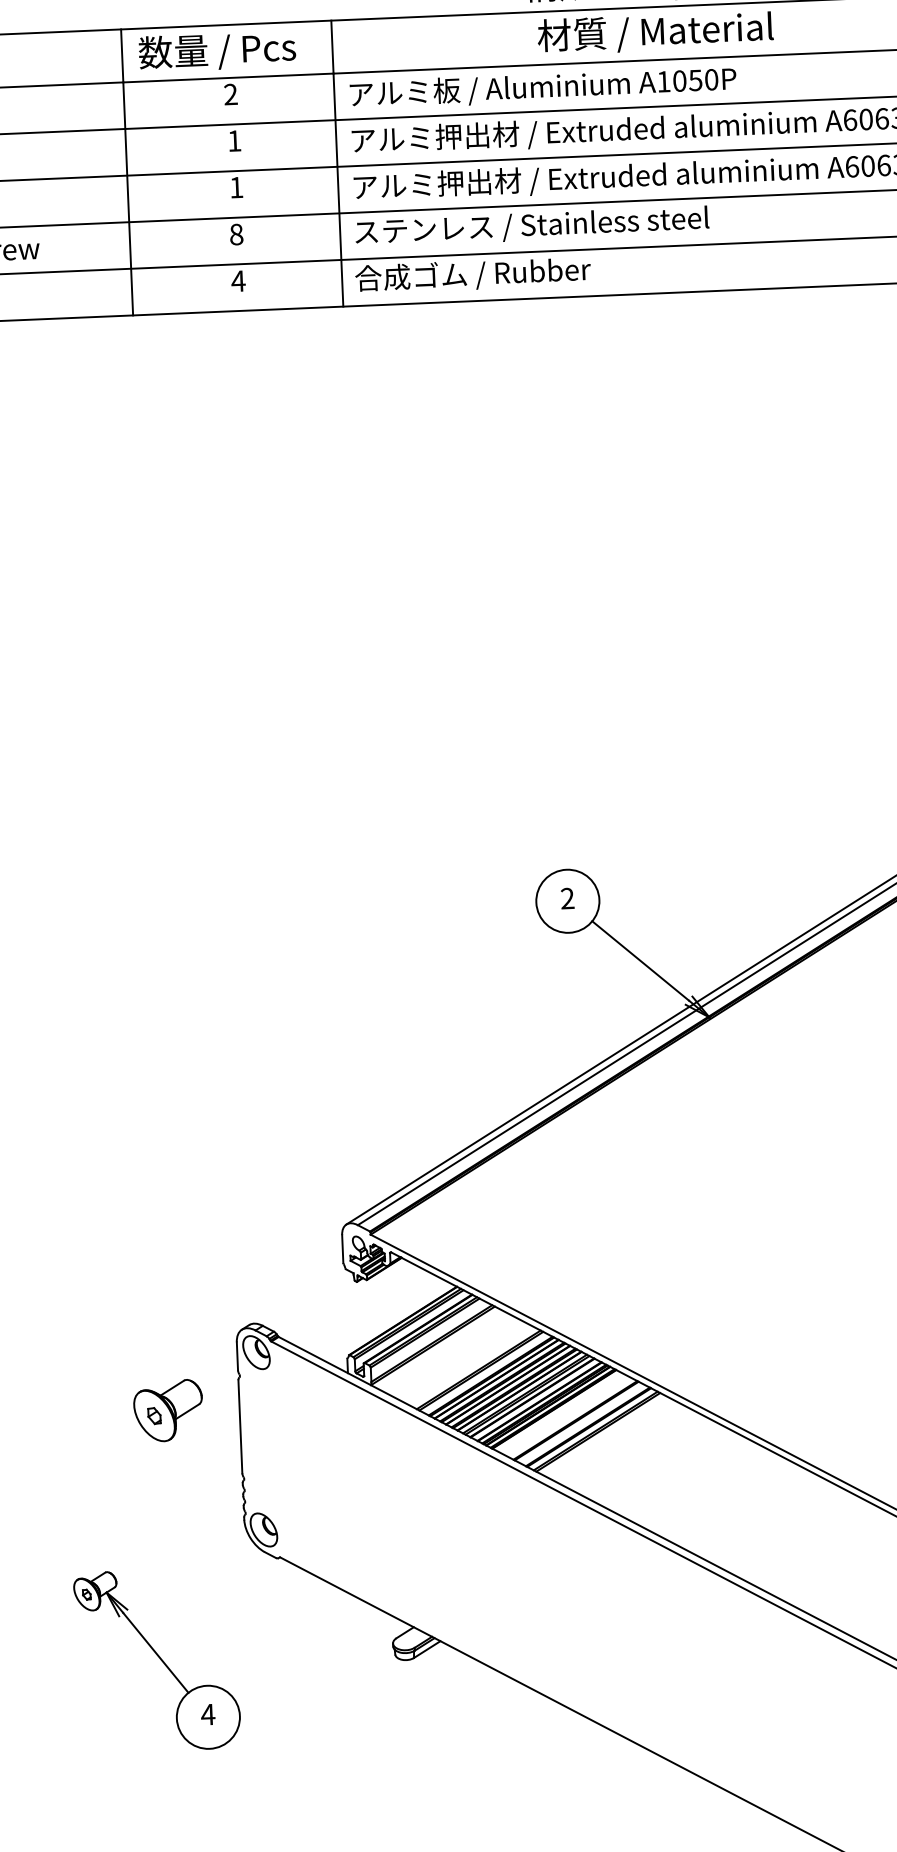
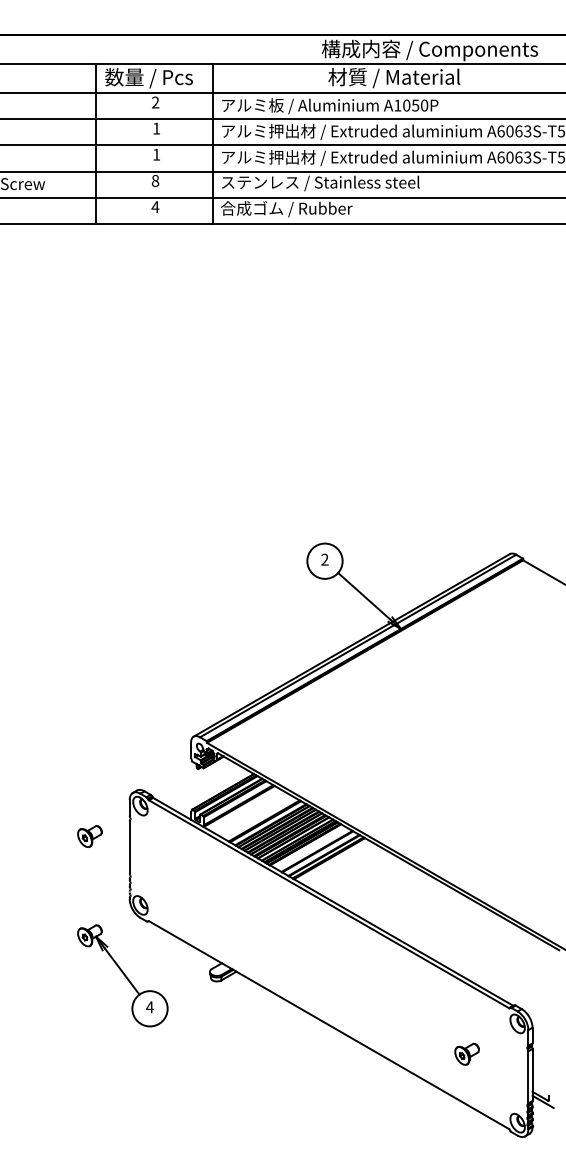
part: (167, 1410) -> (89, 836), size x0.62
part: (156, 1659) -> (122, 975), moved
part: (857, 1770) -> (466, 1053), added

